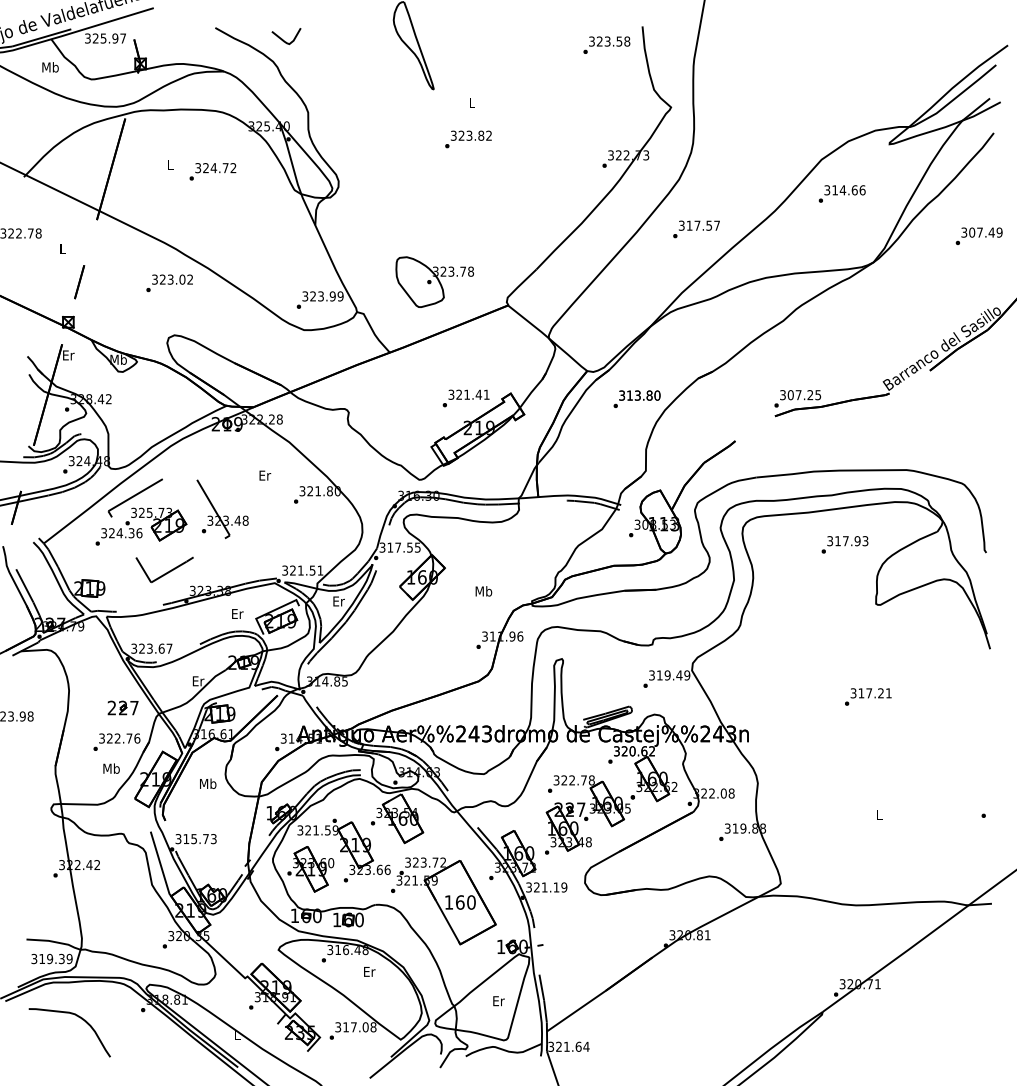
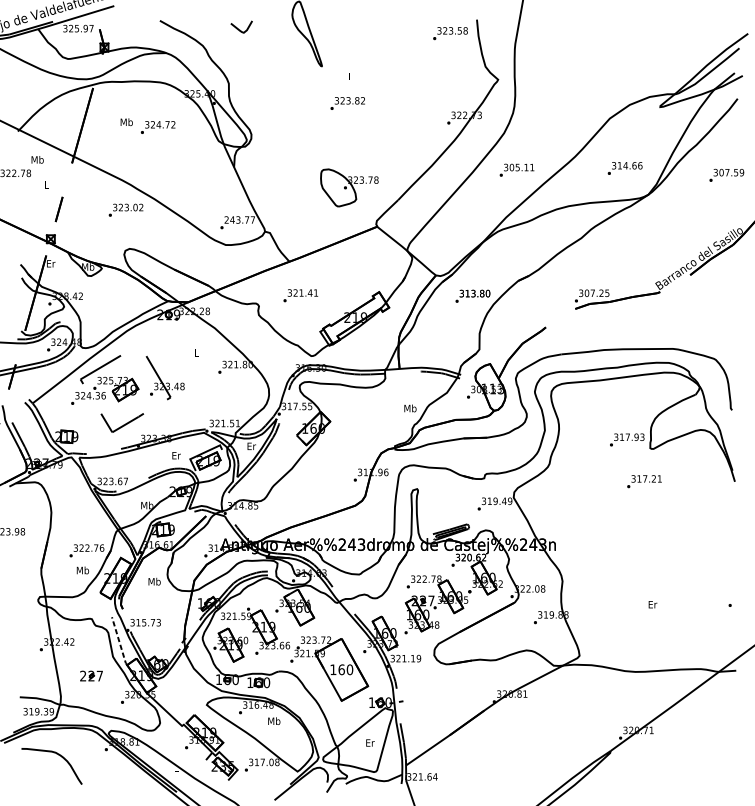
curve: (283, 39) -> (239, 29), moved
text: (50, 67) -> (37, 159), moved
text: (170, 164) -> (126, 122), L -> Mb
text: (841, 193) -> (624, 168), moved
text: (702, 225) -> (521, 167), 317.57 -> 305.11
text: (991, 232) -> (735, 172), 307.49 -> 307.59
part: (434, 281) -> (349, 187), moved
text: (322, 296) -> (239, 220), 323.99 -> 243.77
text: (465, 398) -> (300, 295), moved
text: (265, 475) -> (197, 352), Er -> L
text: (844, 544) -> (626, 439), moved
text: (483, 591) -> (410, 408), moved
text: (198, 681) -> (147, 505), Er -> Mb
text: (868, 696) -> (644, 481), moved
part: (122, 707) -> (91, 675), moved
text: (879, 814) -> (652, 604), L -> Er
line: (160, 864) -> (119, 641), solid -> dashed
text: (369, 971) -> (274, 720), Er -> Mb

